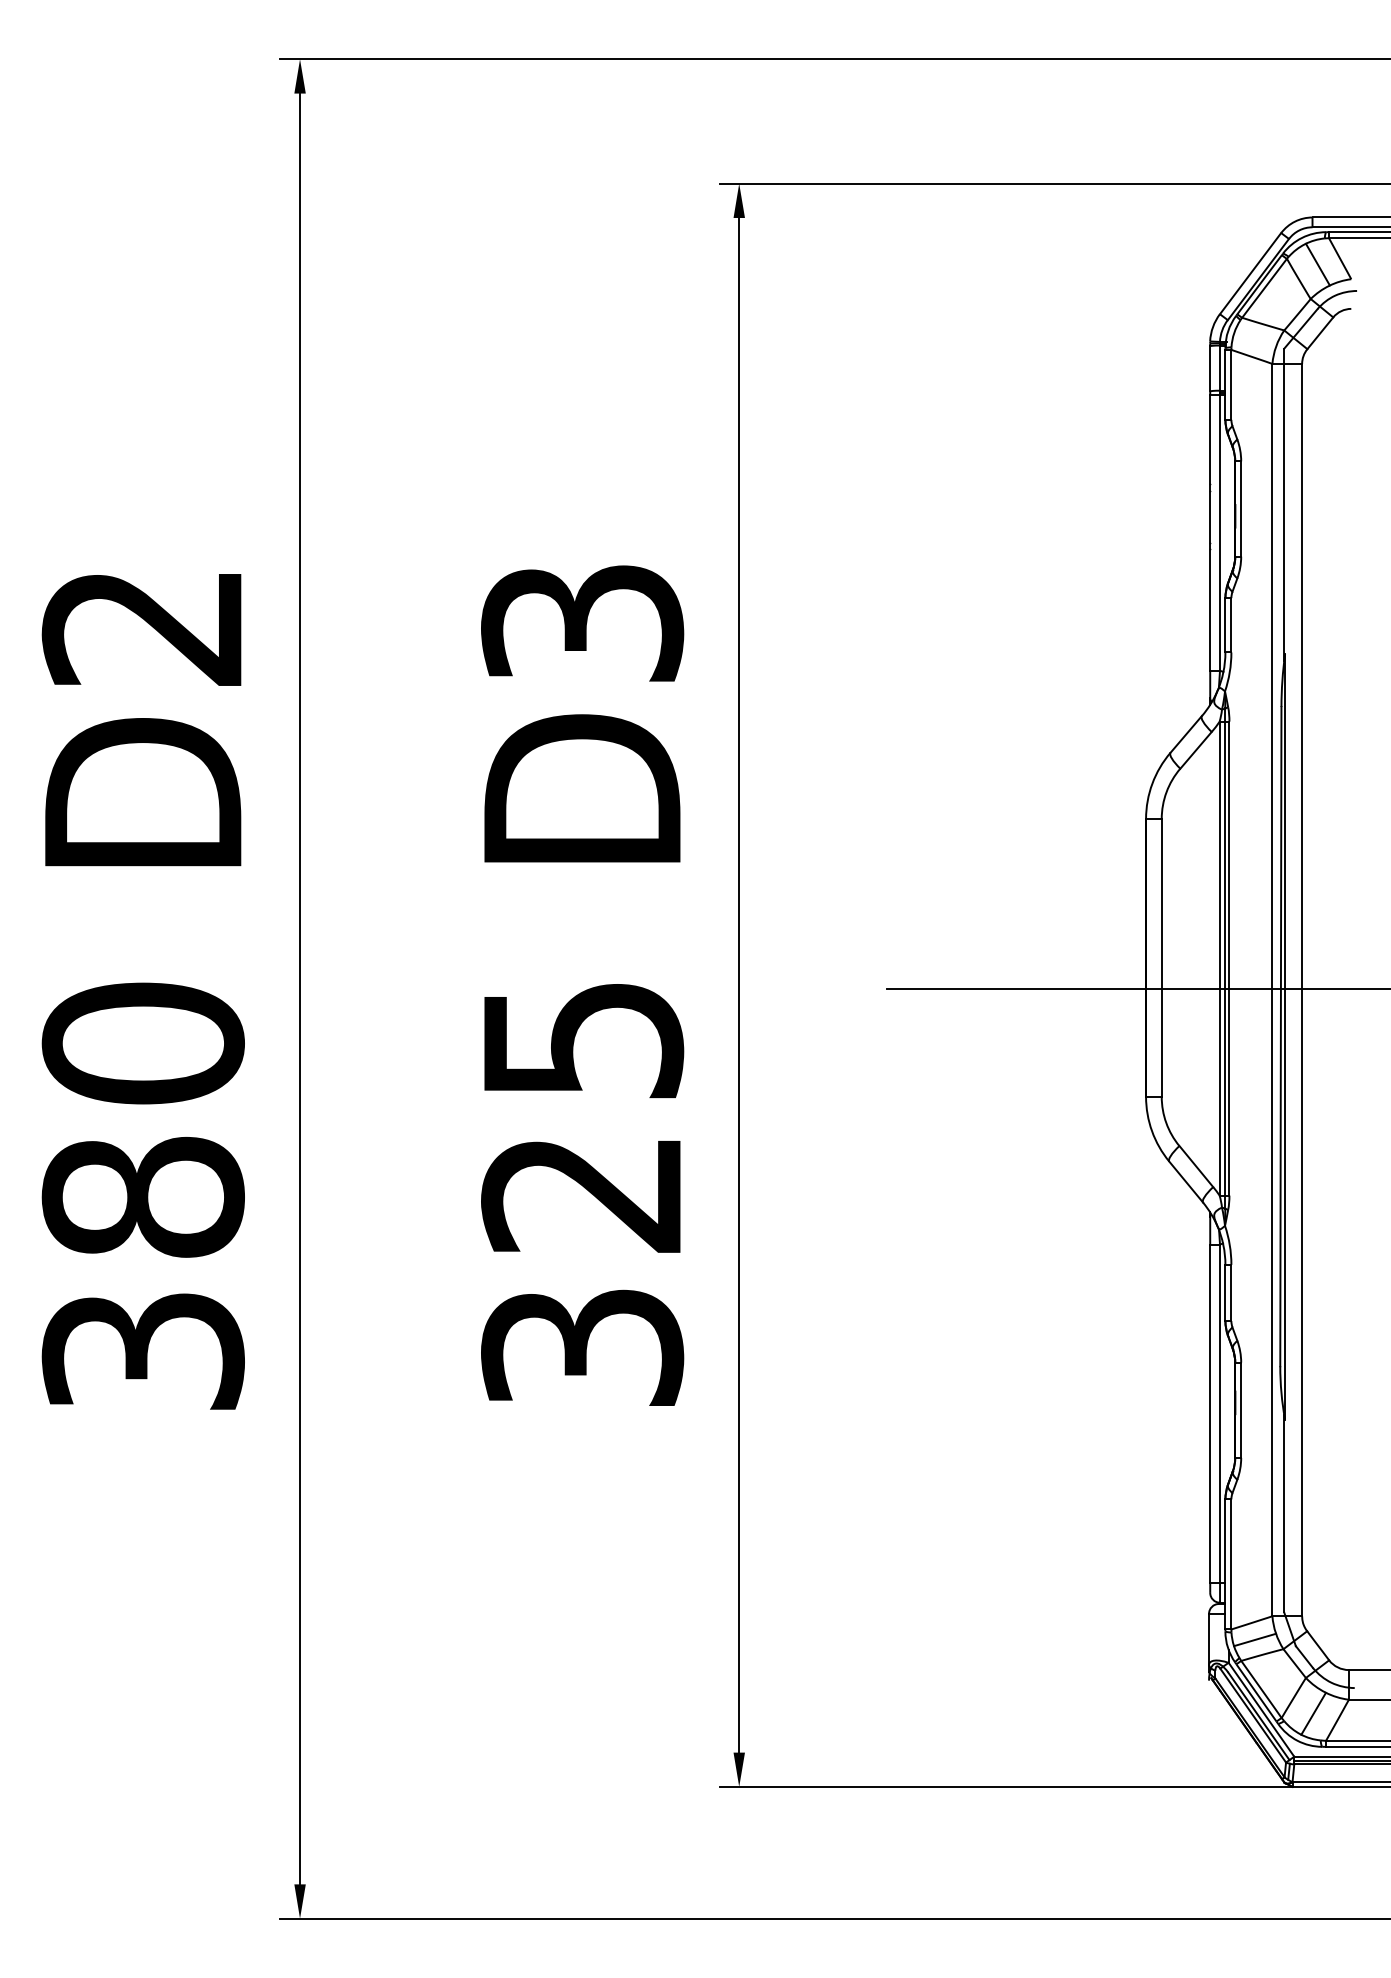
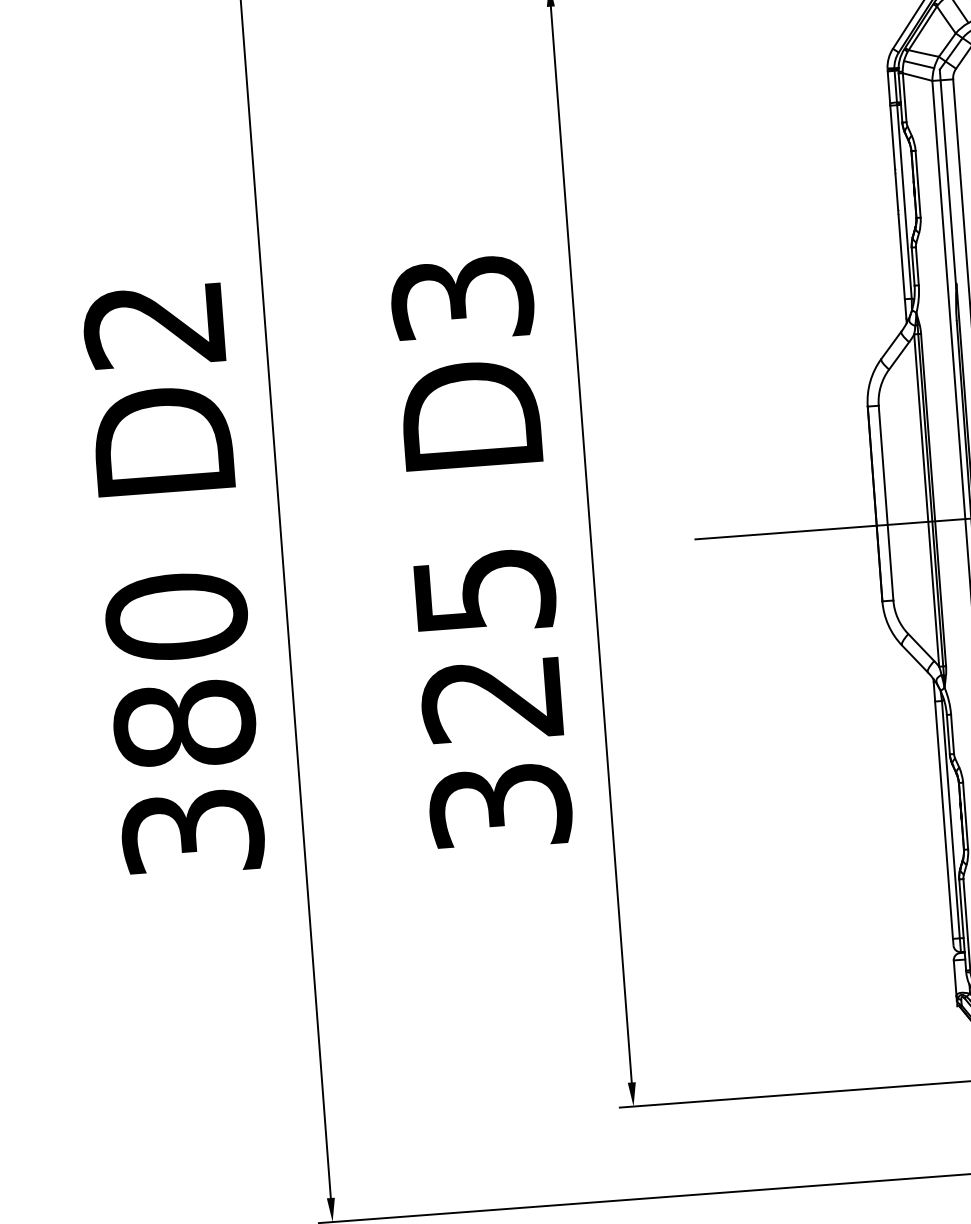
line: (1255, 339) -> (919, 64), added

